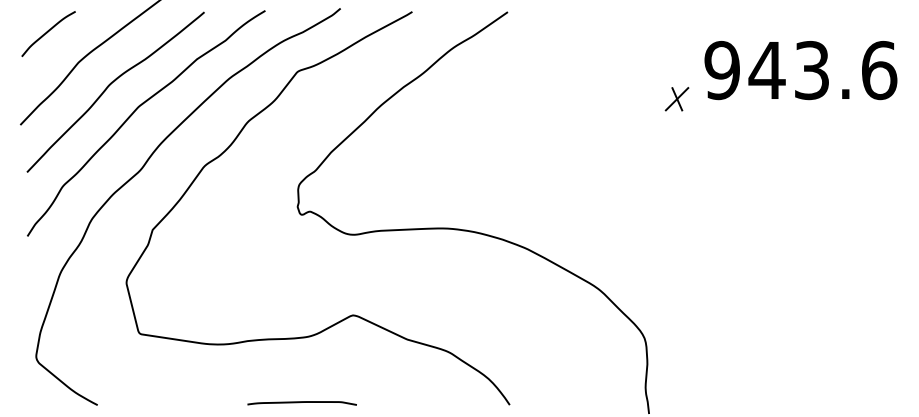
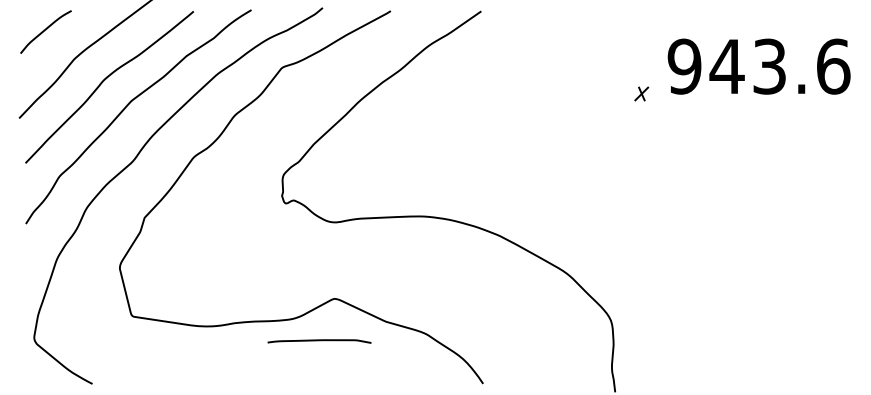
part: (676, 99) -> (641, 94), size x0.6
curve: (301, 402) -> (318, 340), moved

